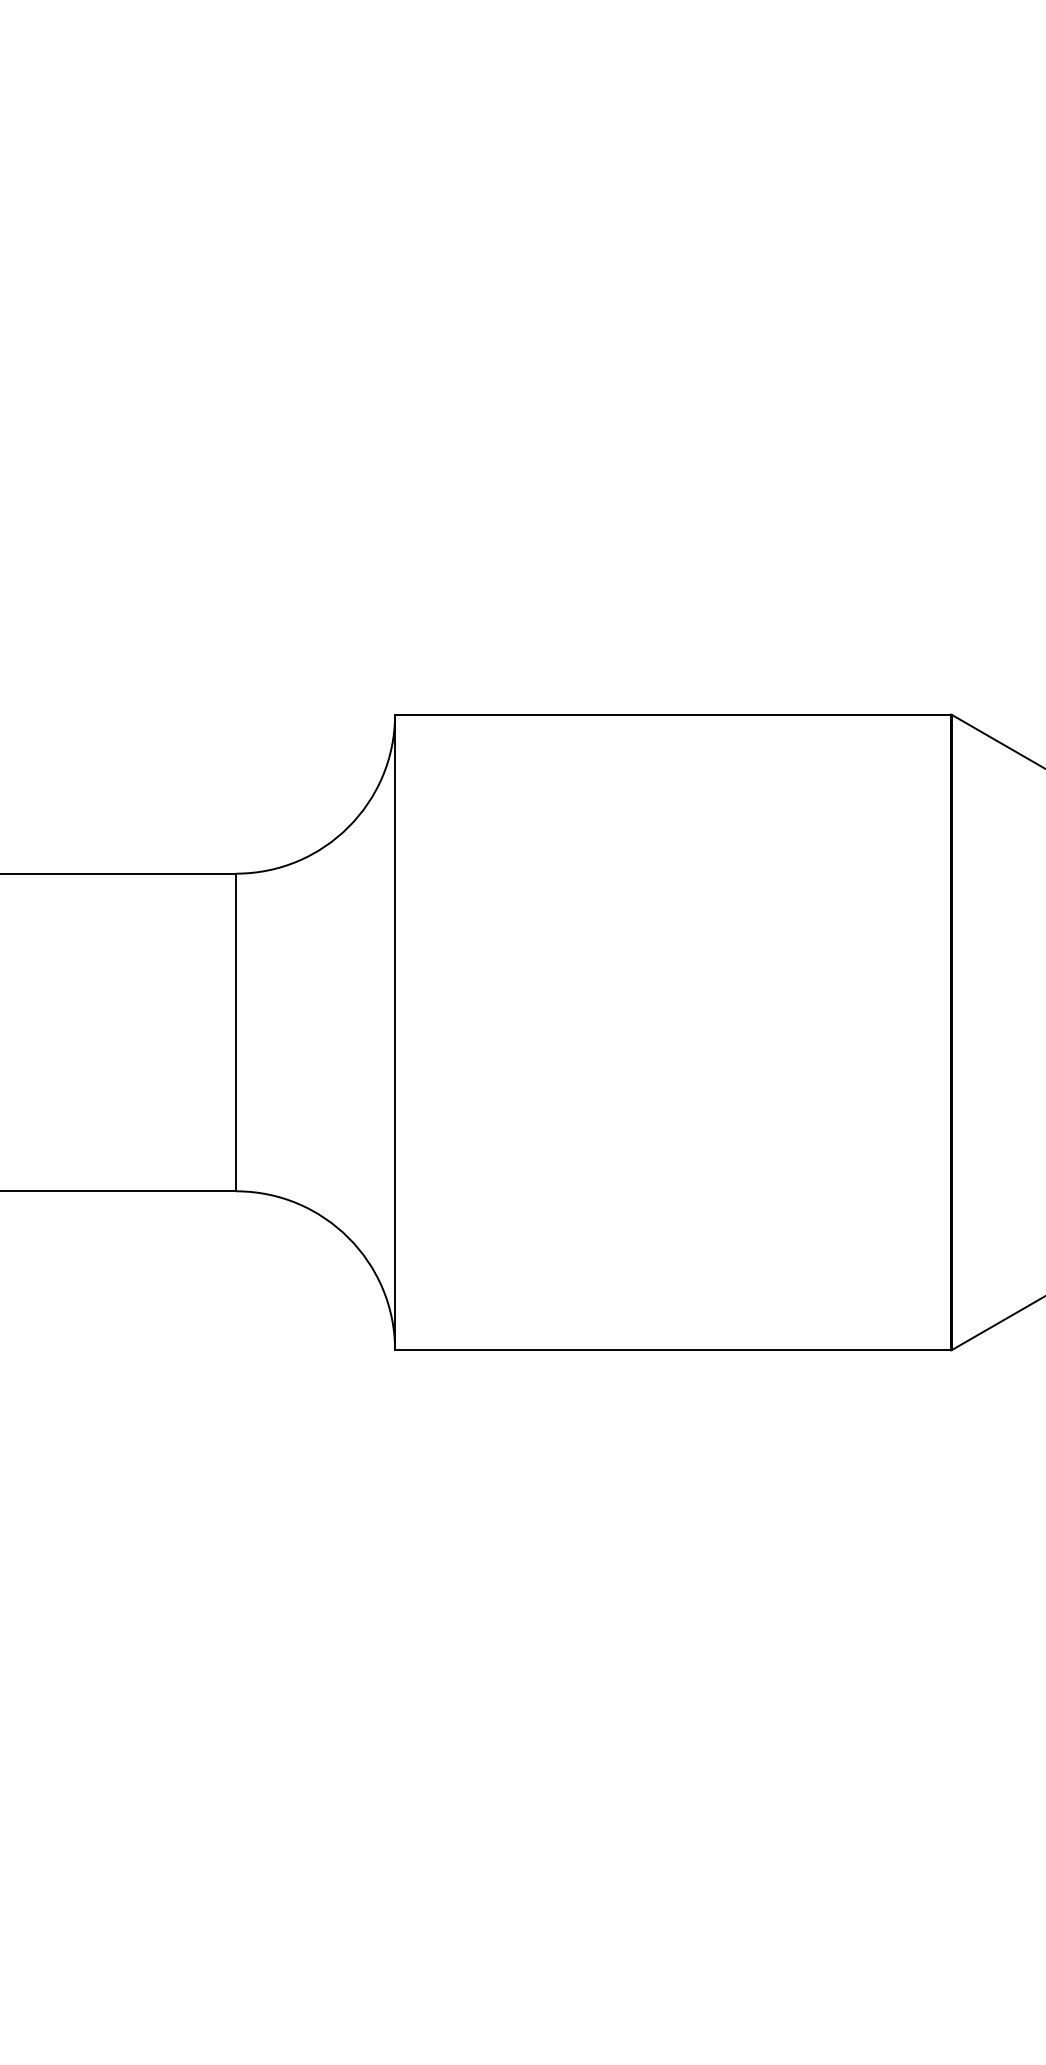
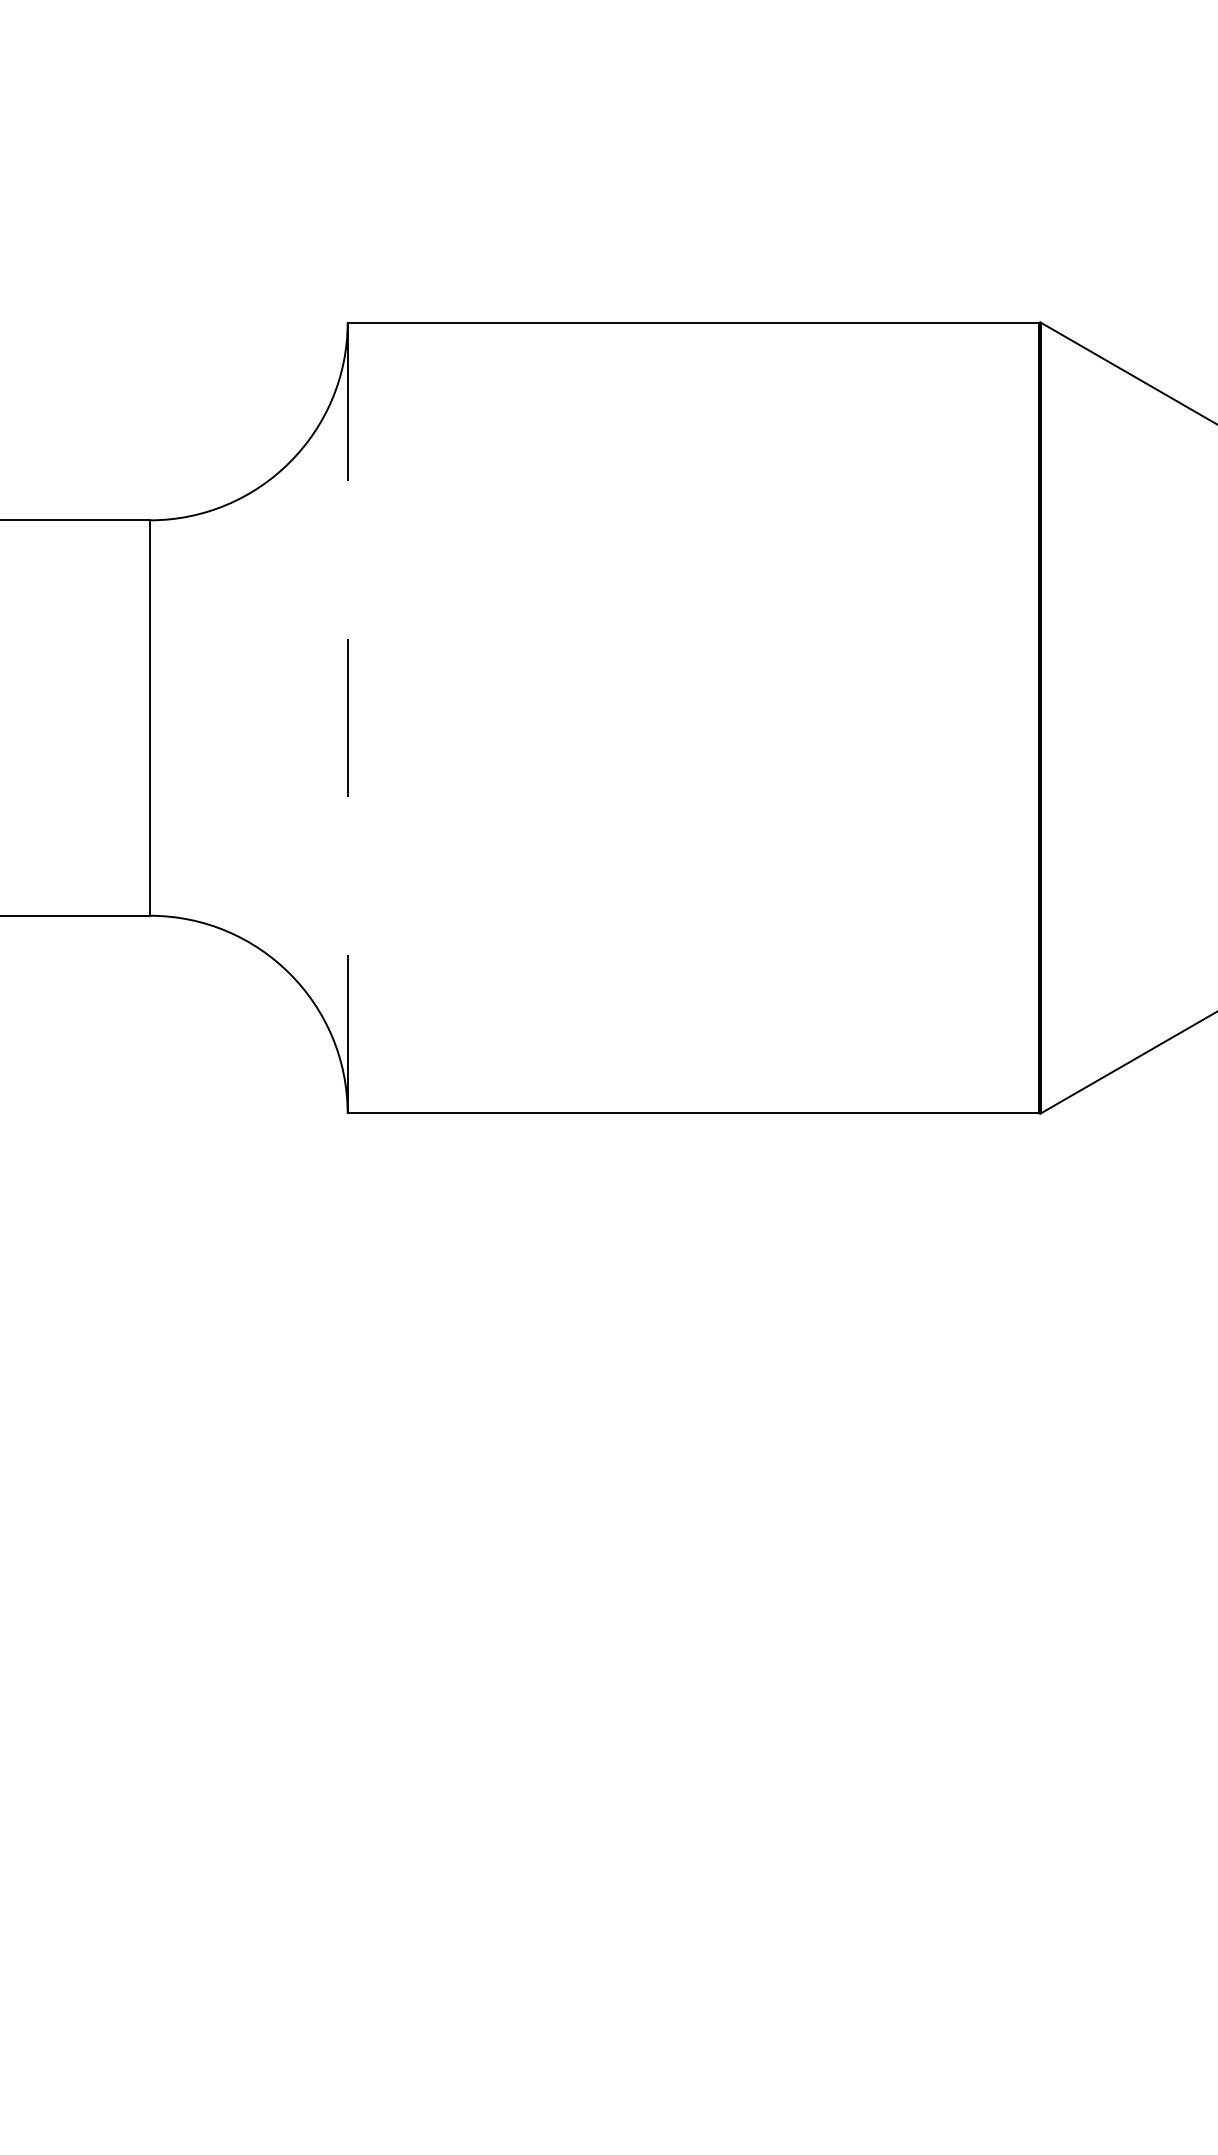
line: (395, 1032) -> (348, 718), solid -> dashed

